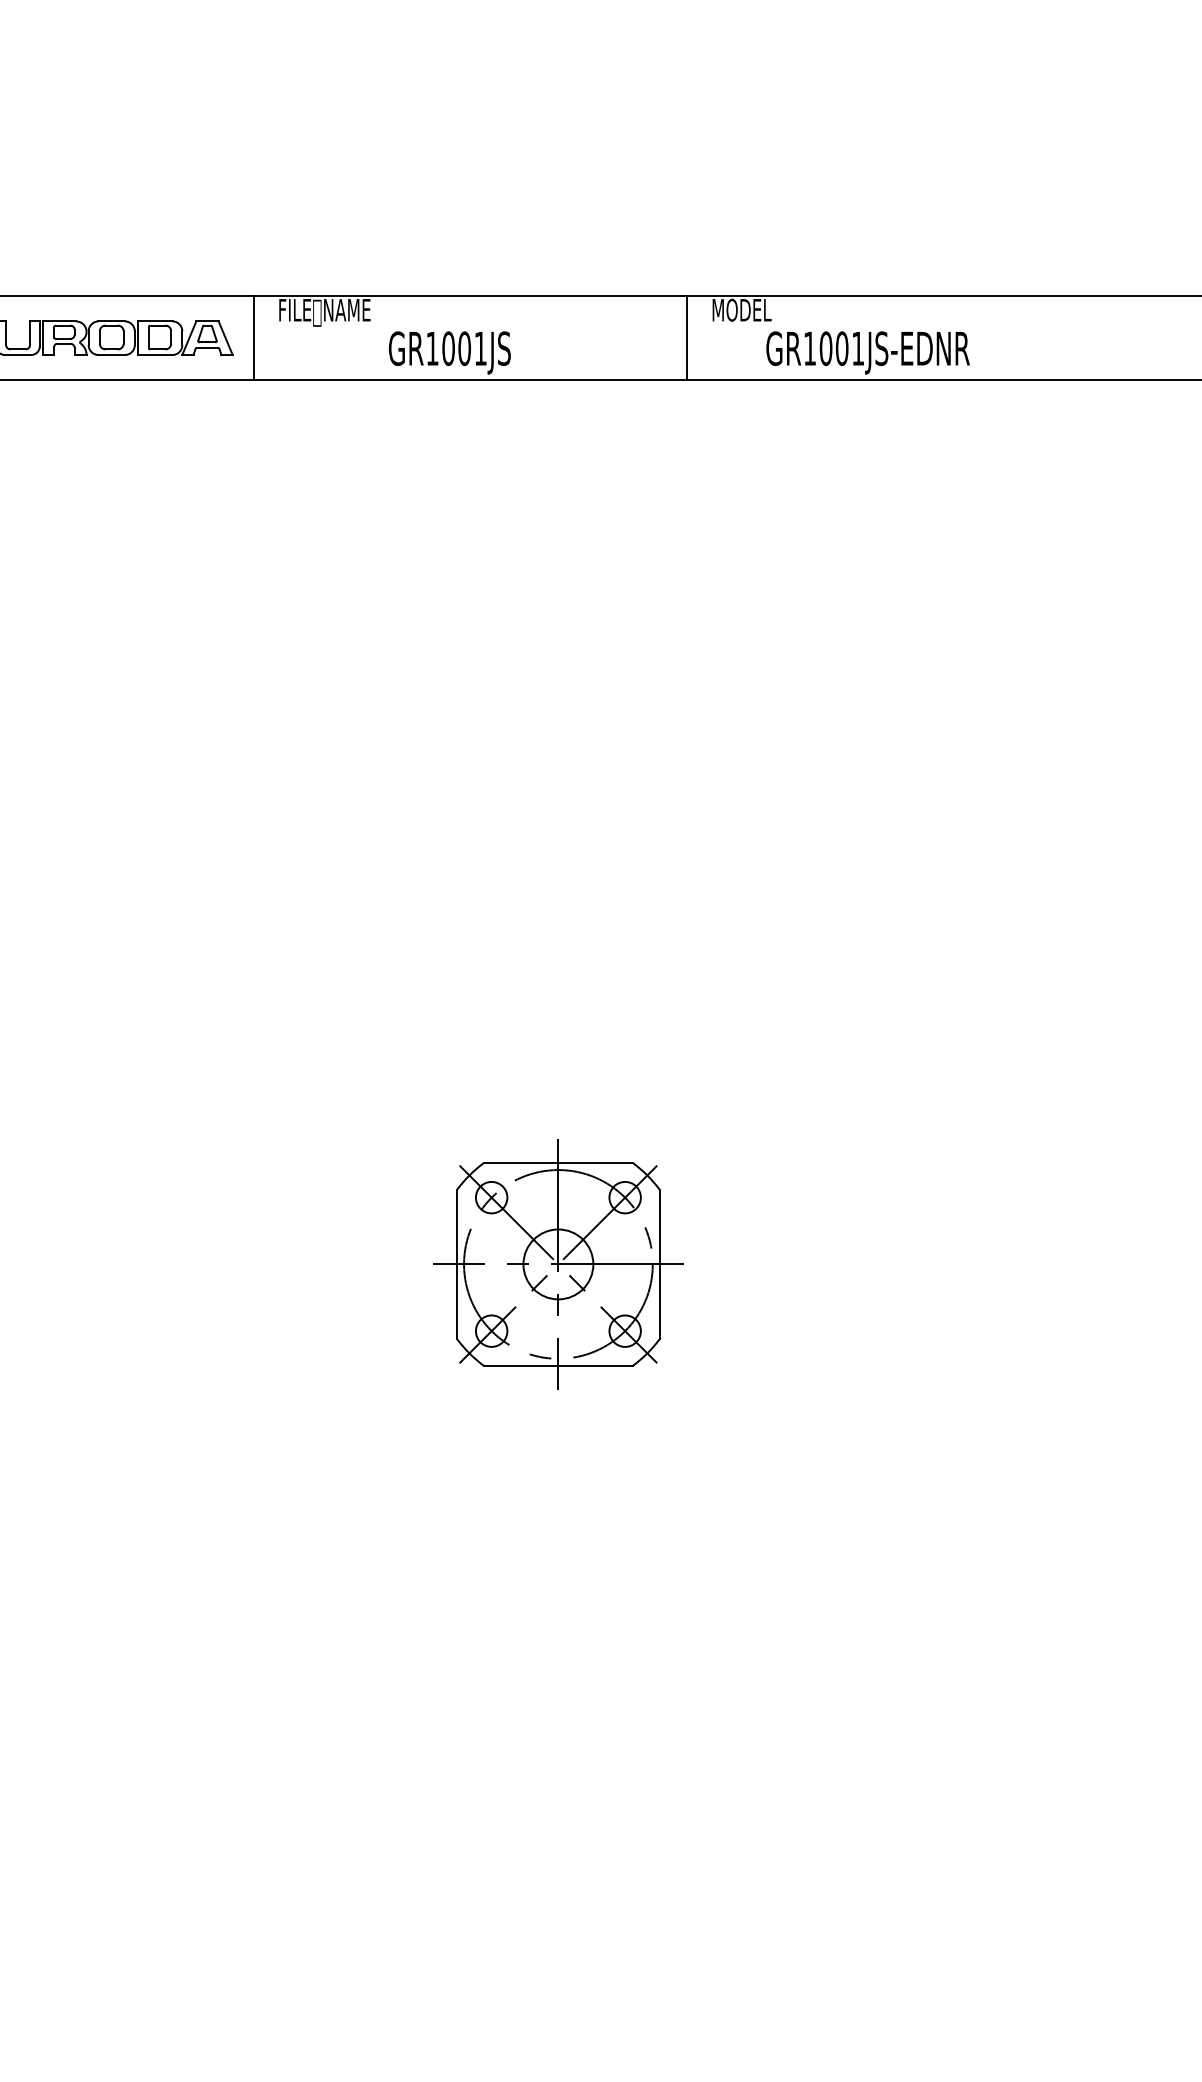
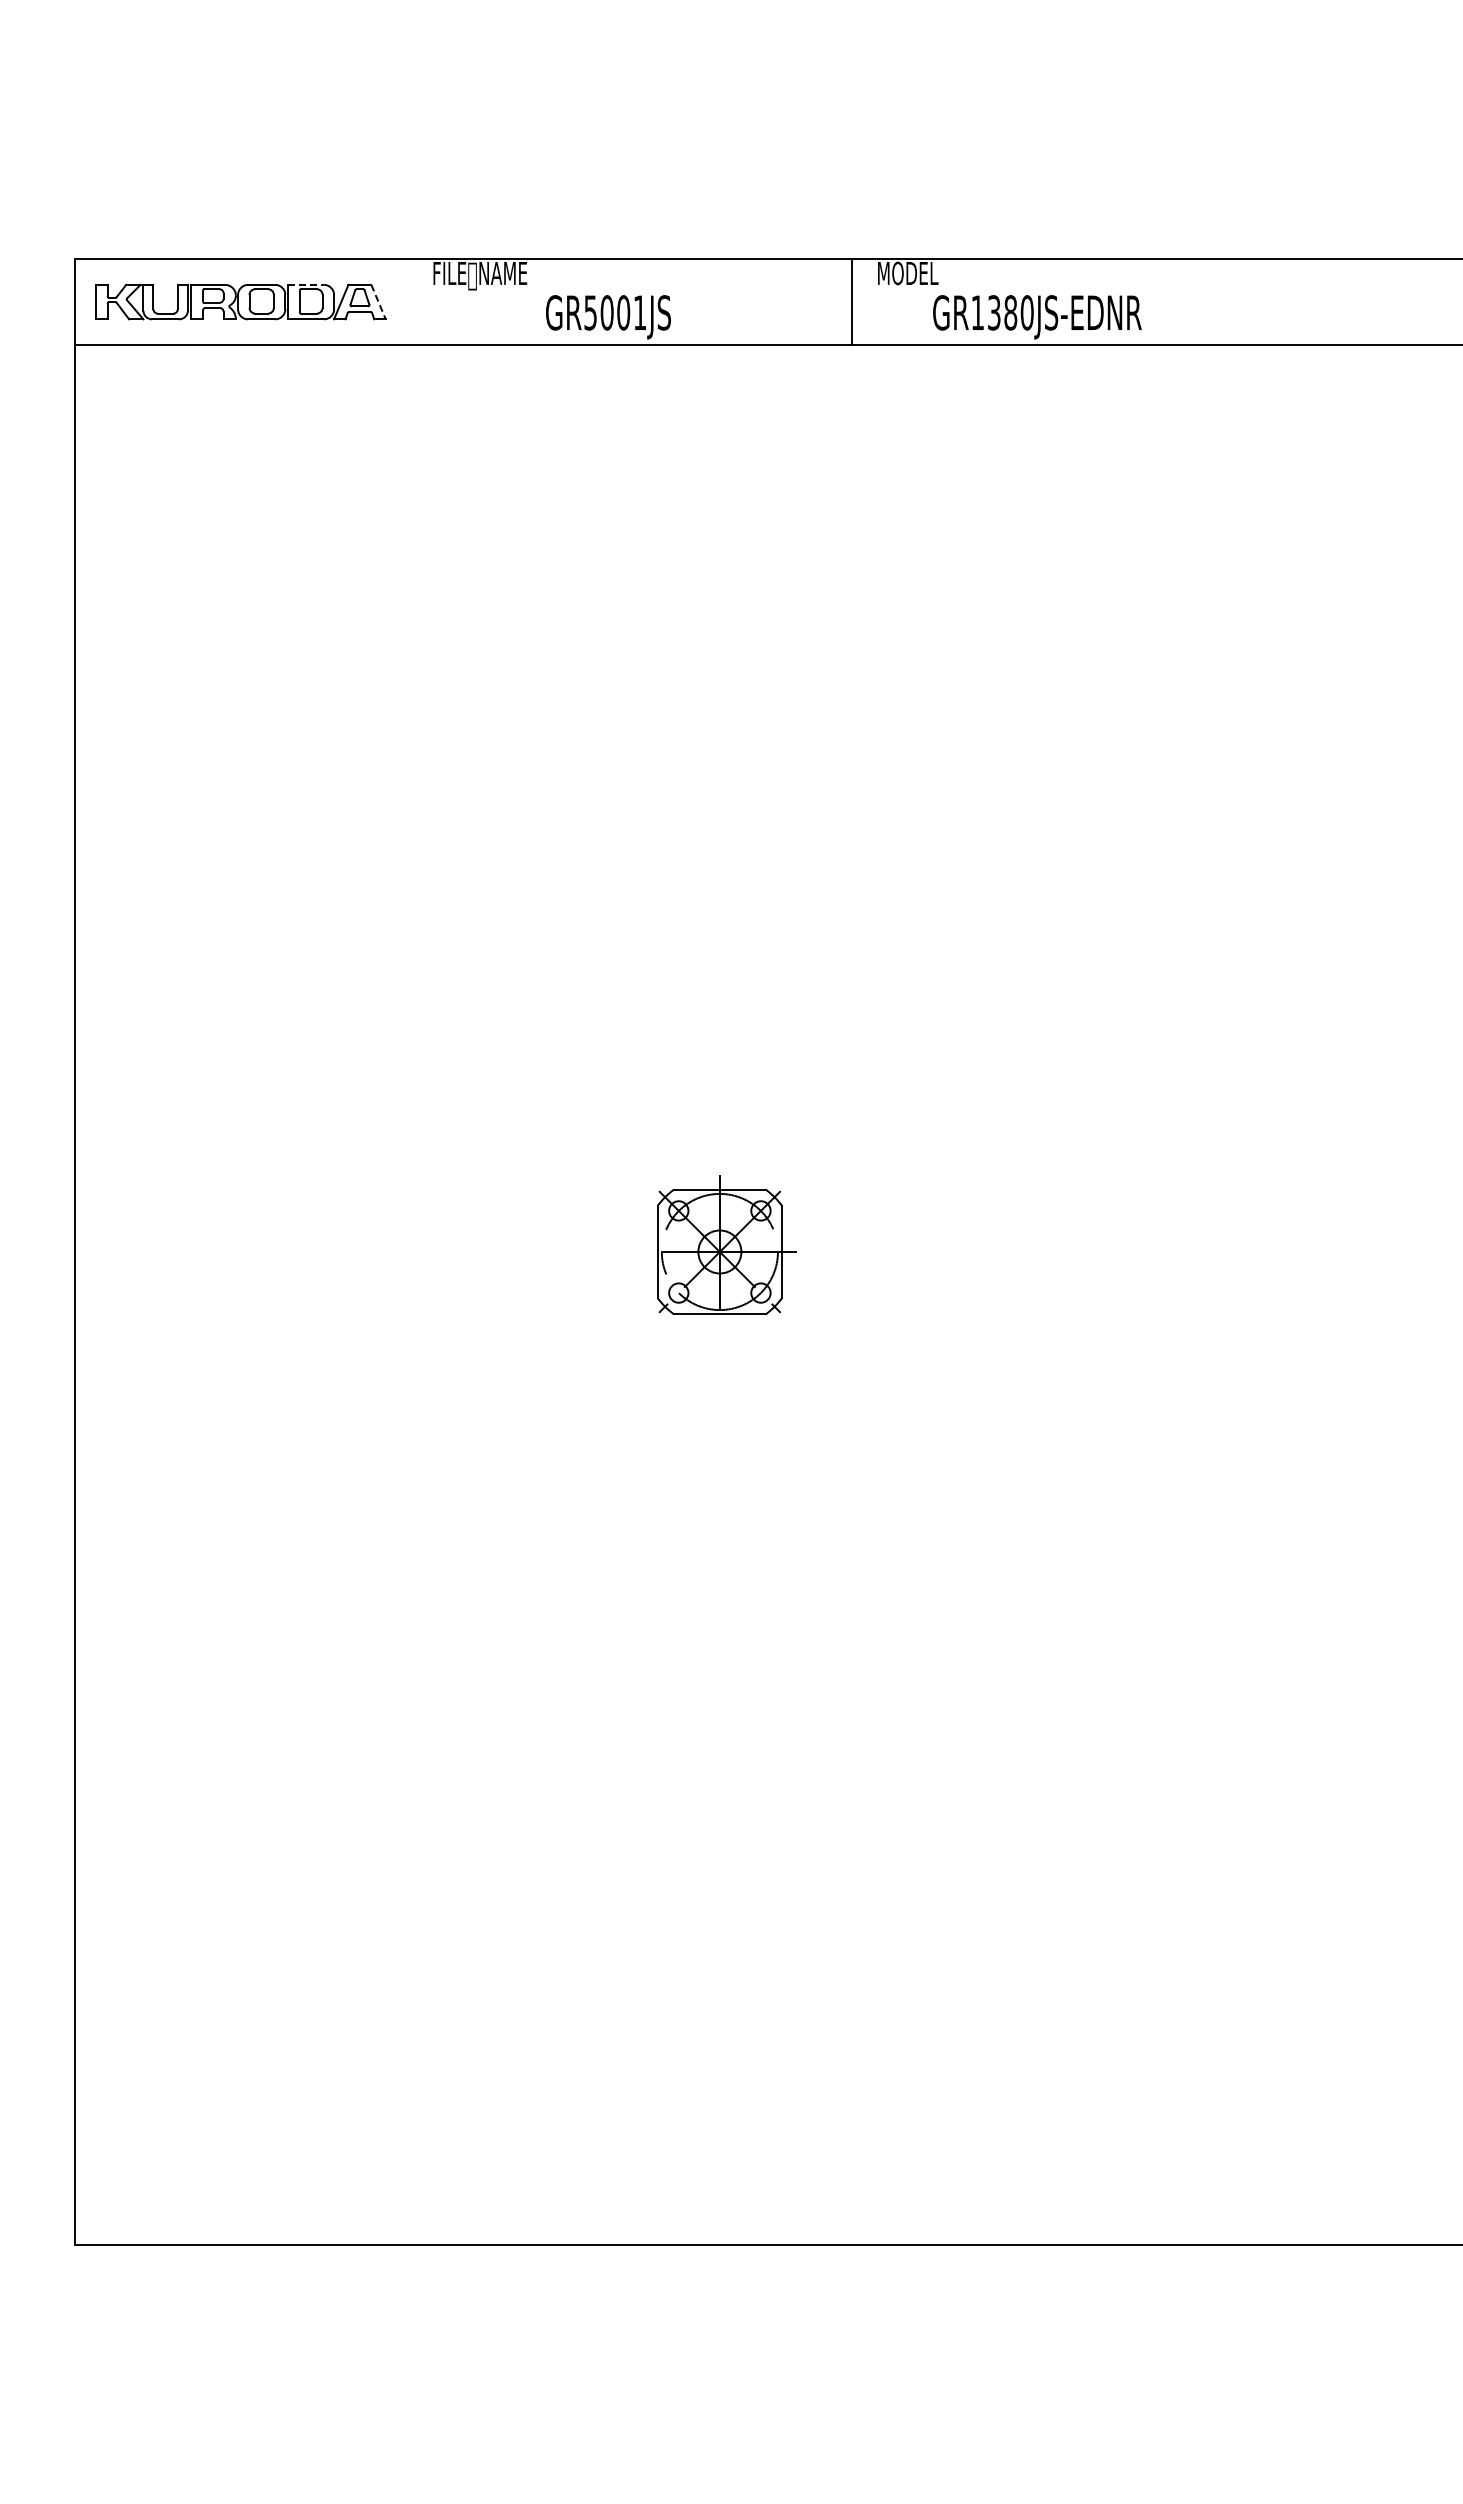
line: (155, 321) -> (306, 284), solid -> dashed
line: (225, 338) -> (378, 302), solid -> dashed
line: (253, 338) -> (407, 302), removed
text: (432, 348) -> (590, 312), GR1001JS -> GR5001JS
text: (841, 348) -> (1010, 312), GR1001JS-EDNR -> GR1380JS-EDNR
part: (558, 1263) -> (719, 1251), size x0.6

